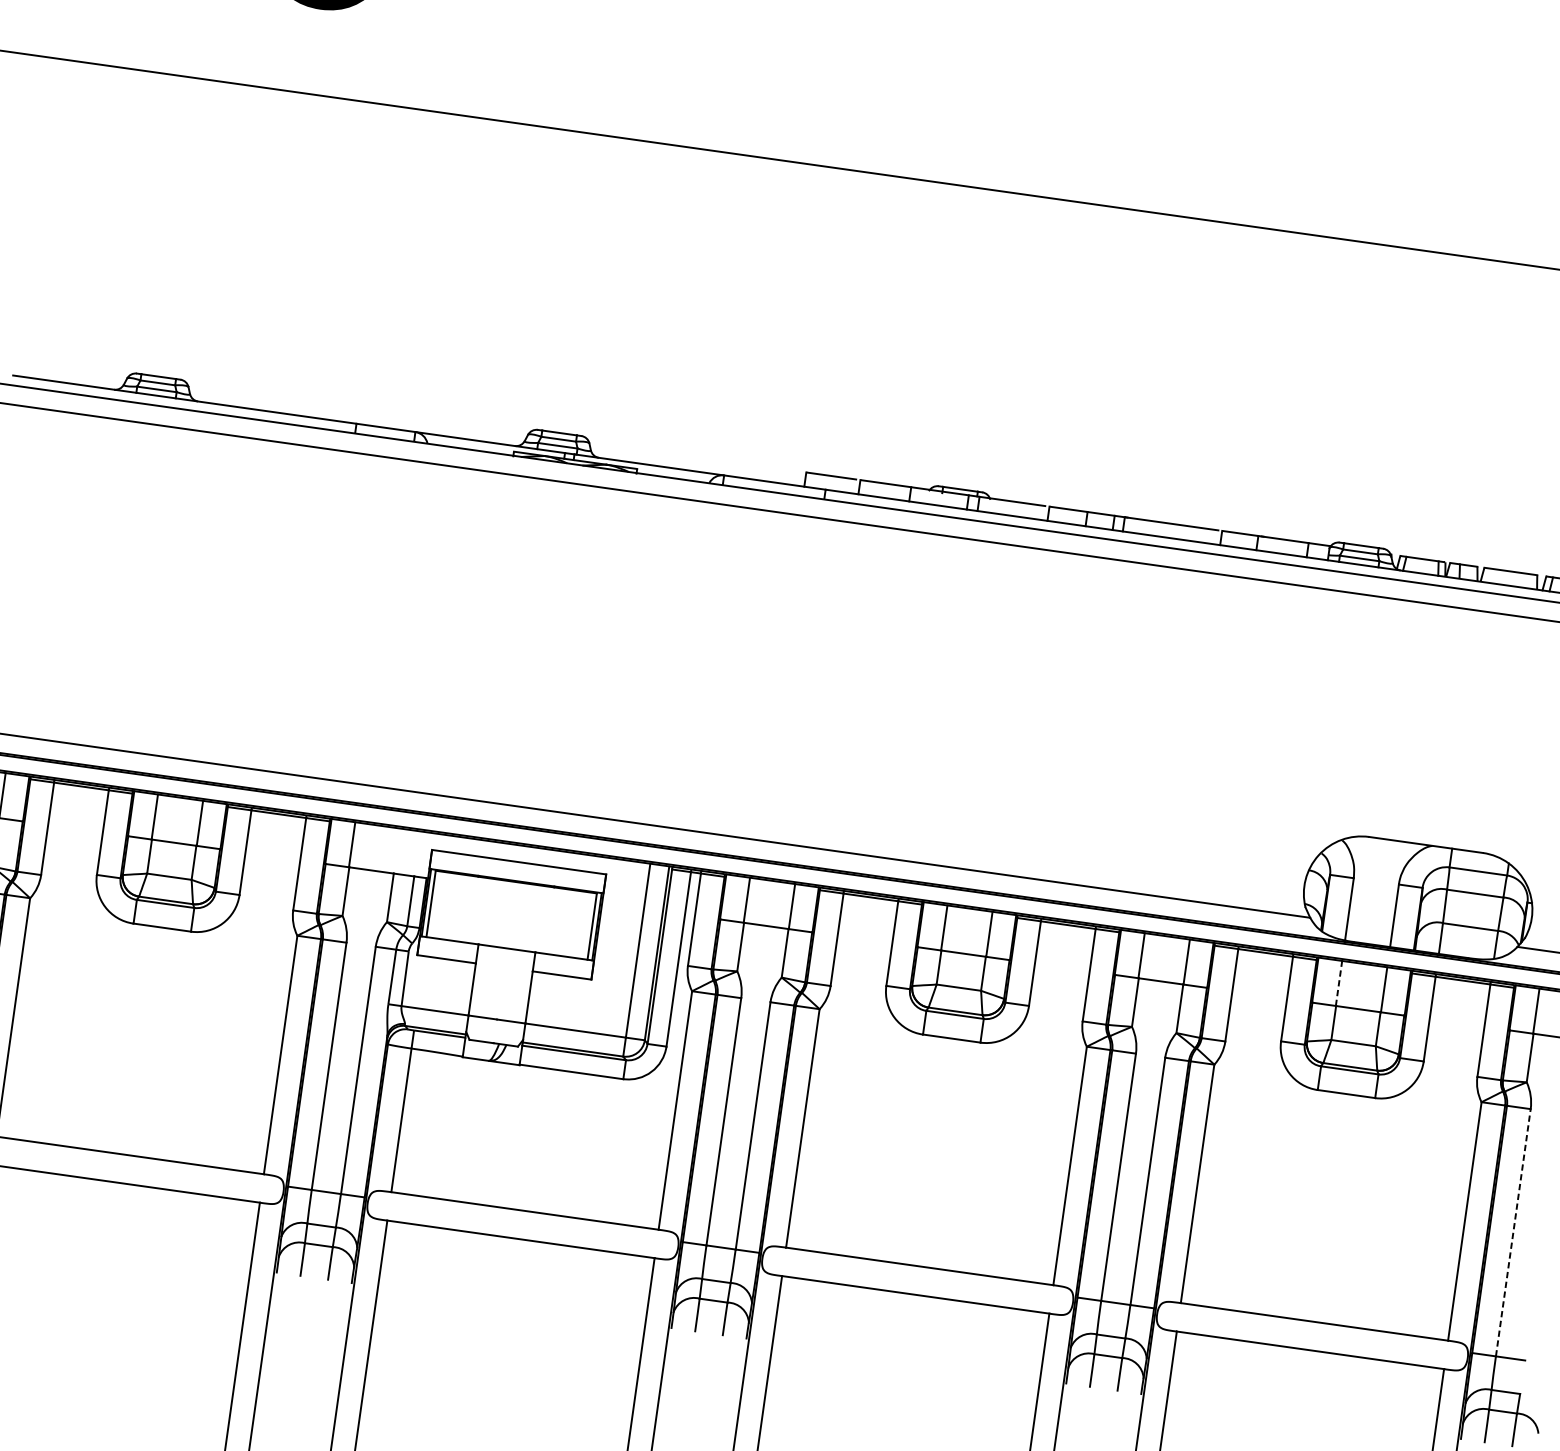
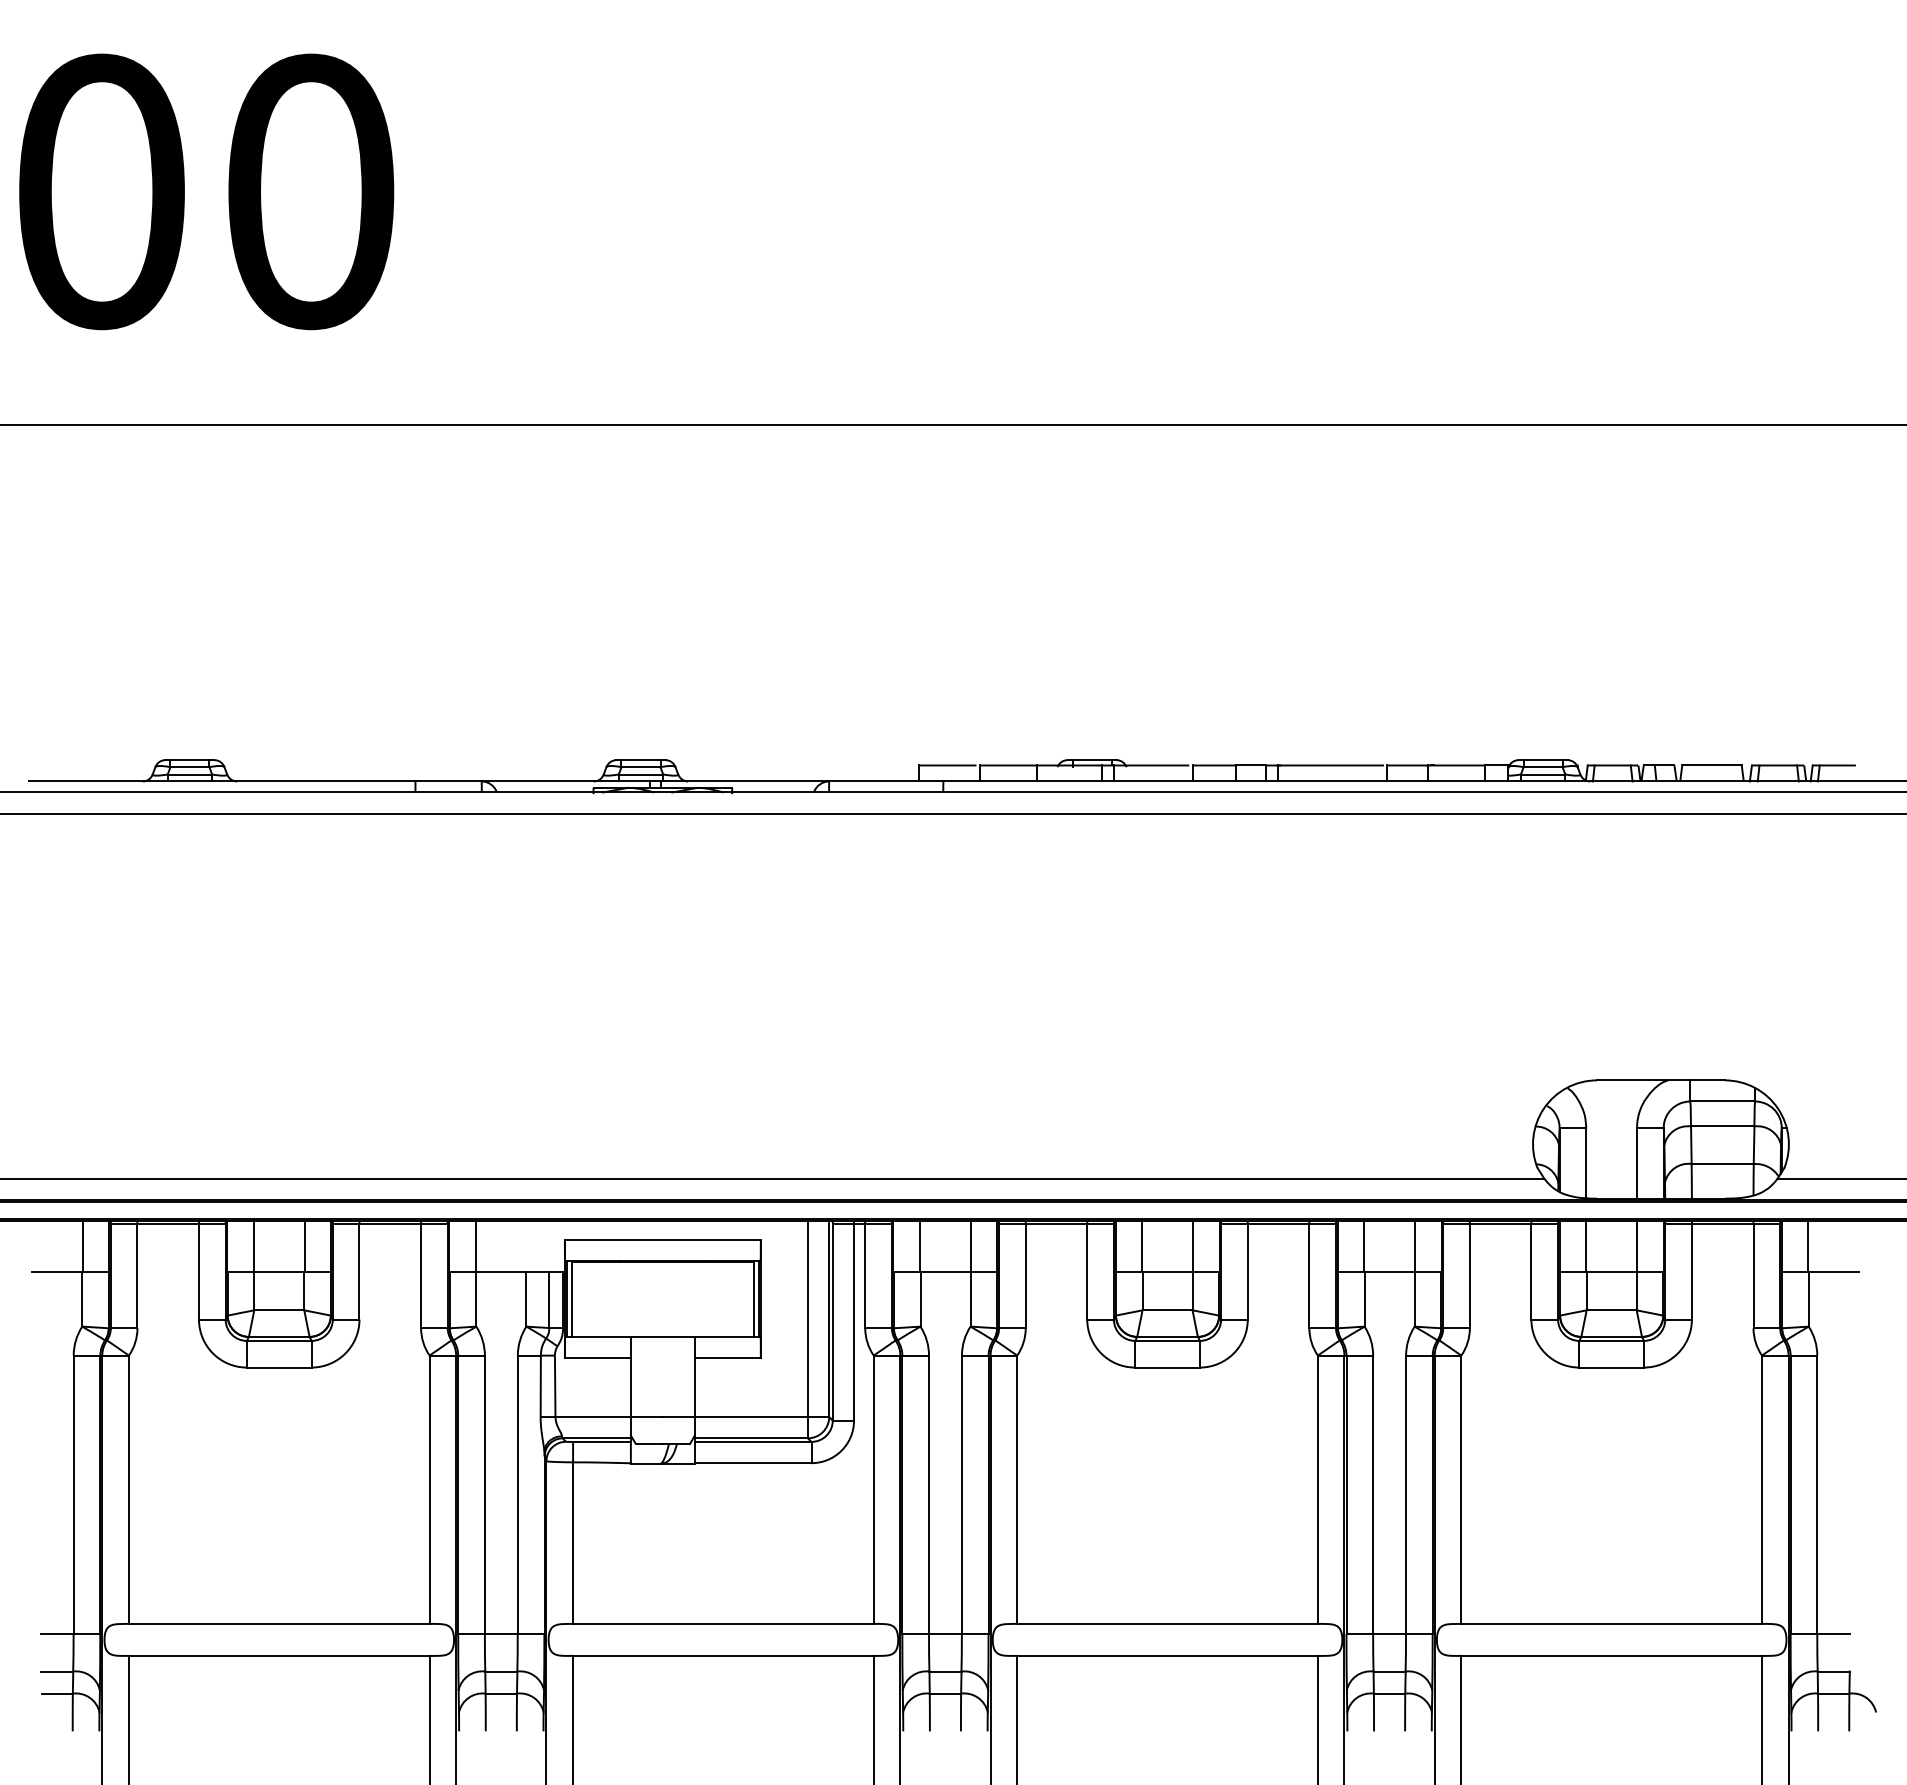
line: (1339, 983) -> (1586, 1246), dashed -> solid
line: (1513, 1232) -> (1817, 1494), dashed -> solid

